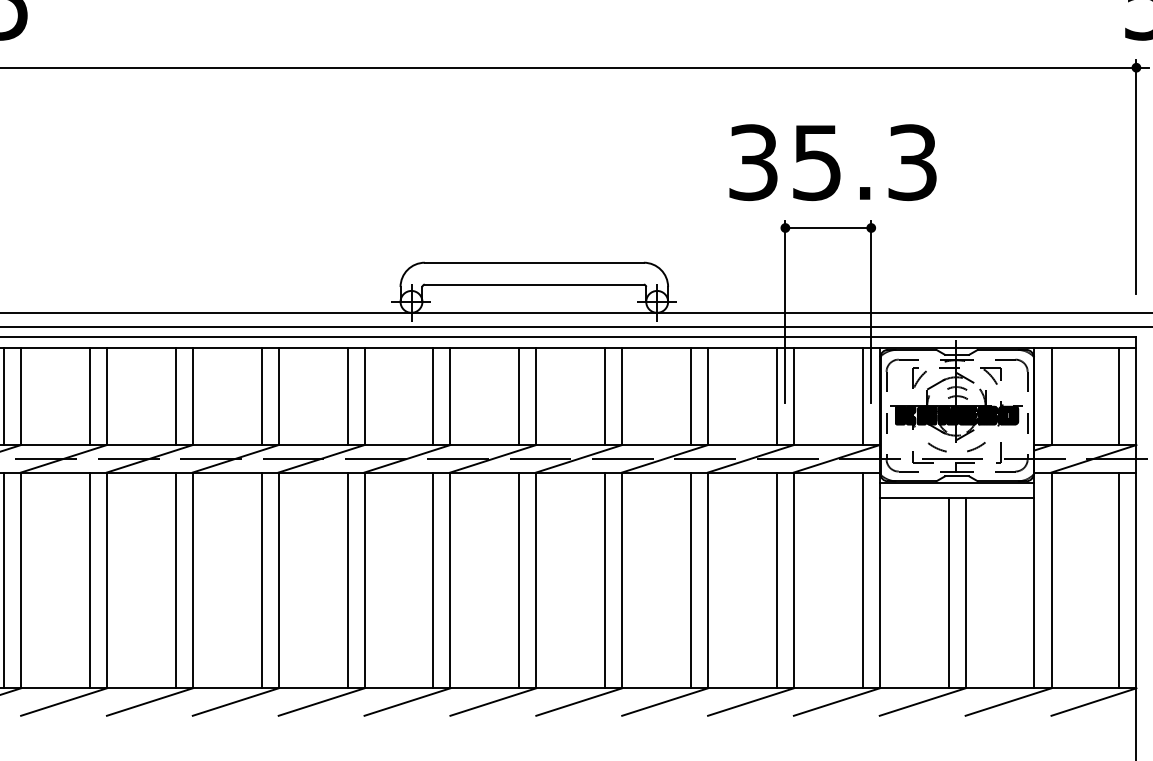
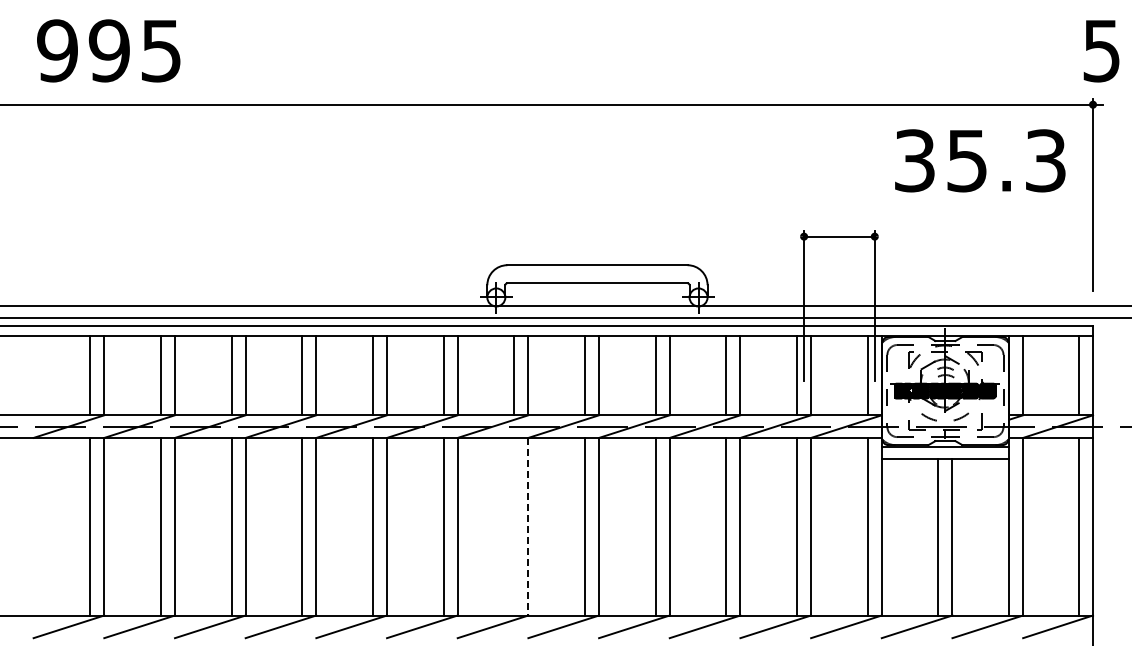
text: (833, 162) -> (980, 160), moved
line: (433, 580) -> (514, 526), removed
line: (450, 580) -> (528, 526), solid -> dashed

